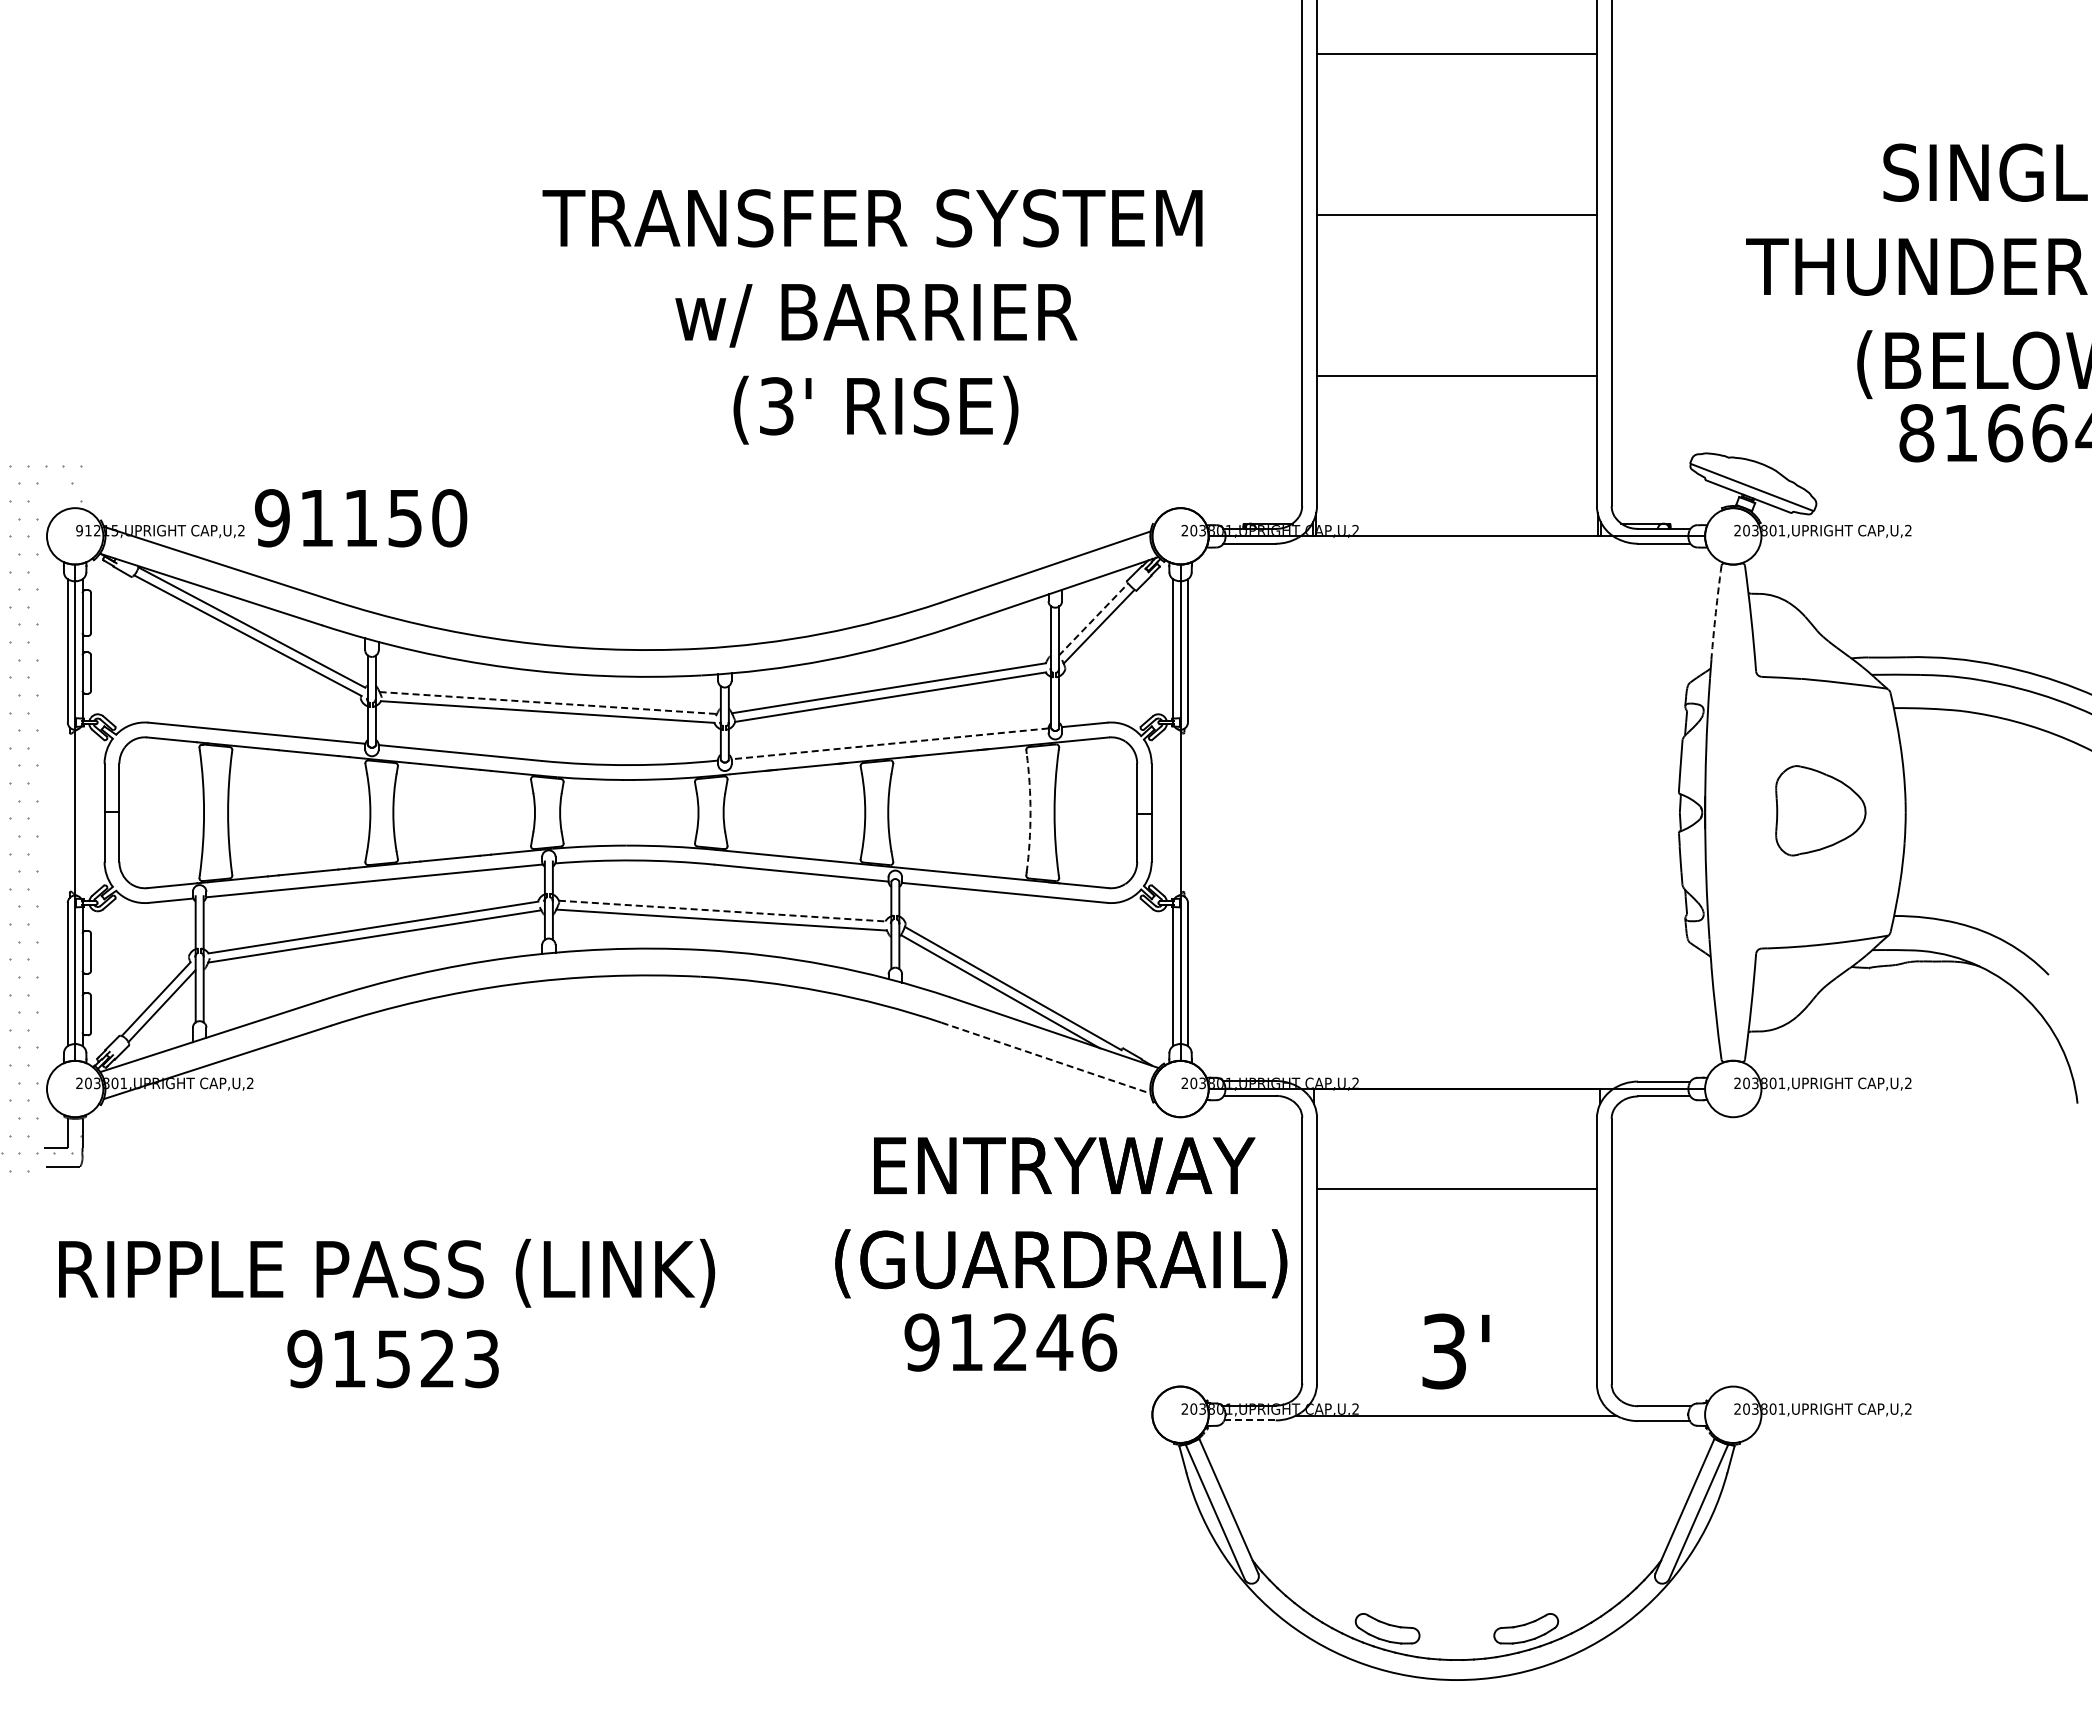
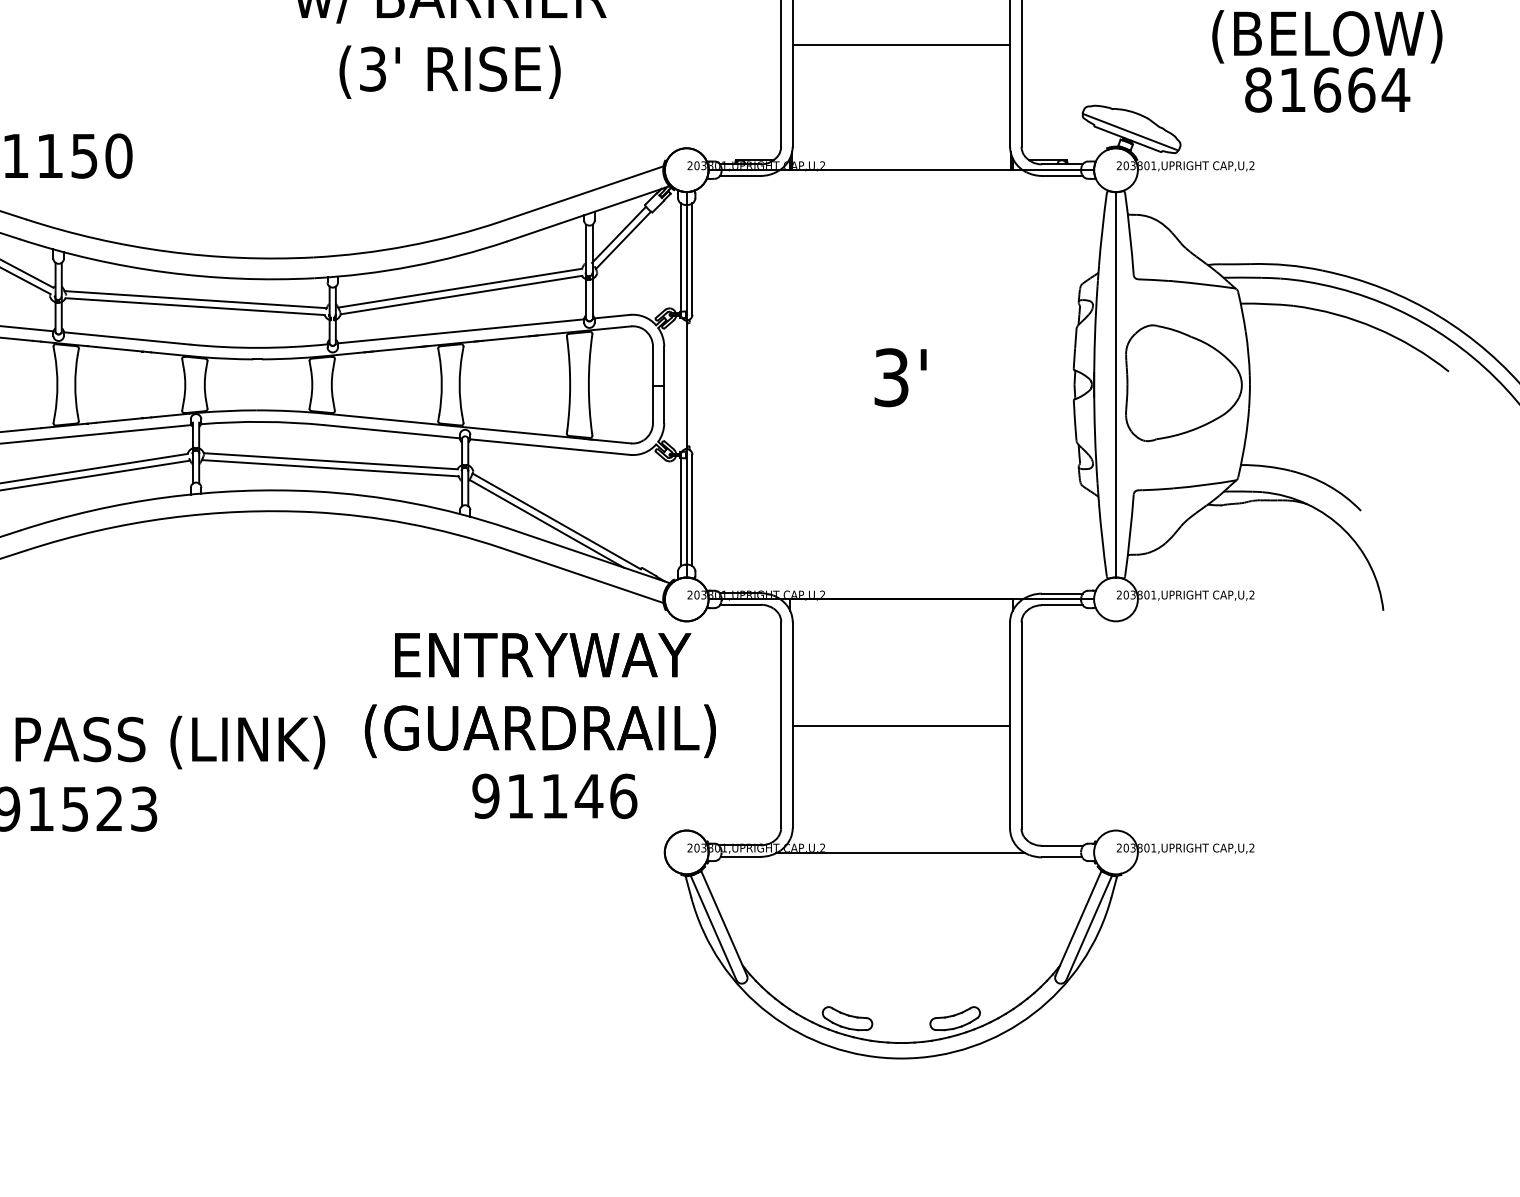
arc: (1715, 612) -> (1102, 229), dashed -> solid
line: (1093, 619) -> (619, 234), dashed -> solid
line: (548, 703) -> (195, 300), dashed -> solid
line: (889, 743) -> (460, 331), dashed -> solid
part: (1820, 810) -> (1183, 383), size x1.67
arc: (1030, 812) -> (570, 384), dashed -> solid
line: (1733, 812) -> (1116, 384), added
line: (722, 911) -> (330, 461), dashed -> solid
line: (1046, 1058) -> (582, 575), dashed -> solid
line: (1456, 1188) -> (901, 725), moved
text: (1061, 1217) -> (540, 695), moved
text: (1009, 1341) -> (553, 795), 91246 -> 91146
text: (1455, 1351) -> (900, 377), moved
line: (1250, 1420) -> (741, 856), dashed -> solid

